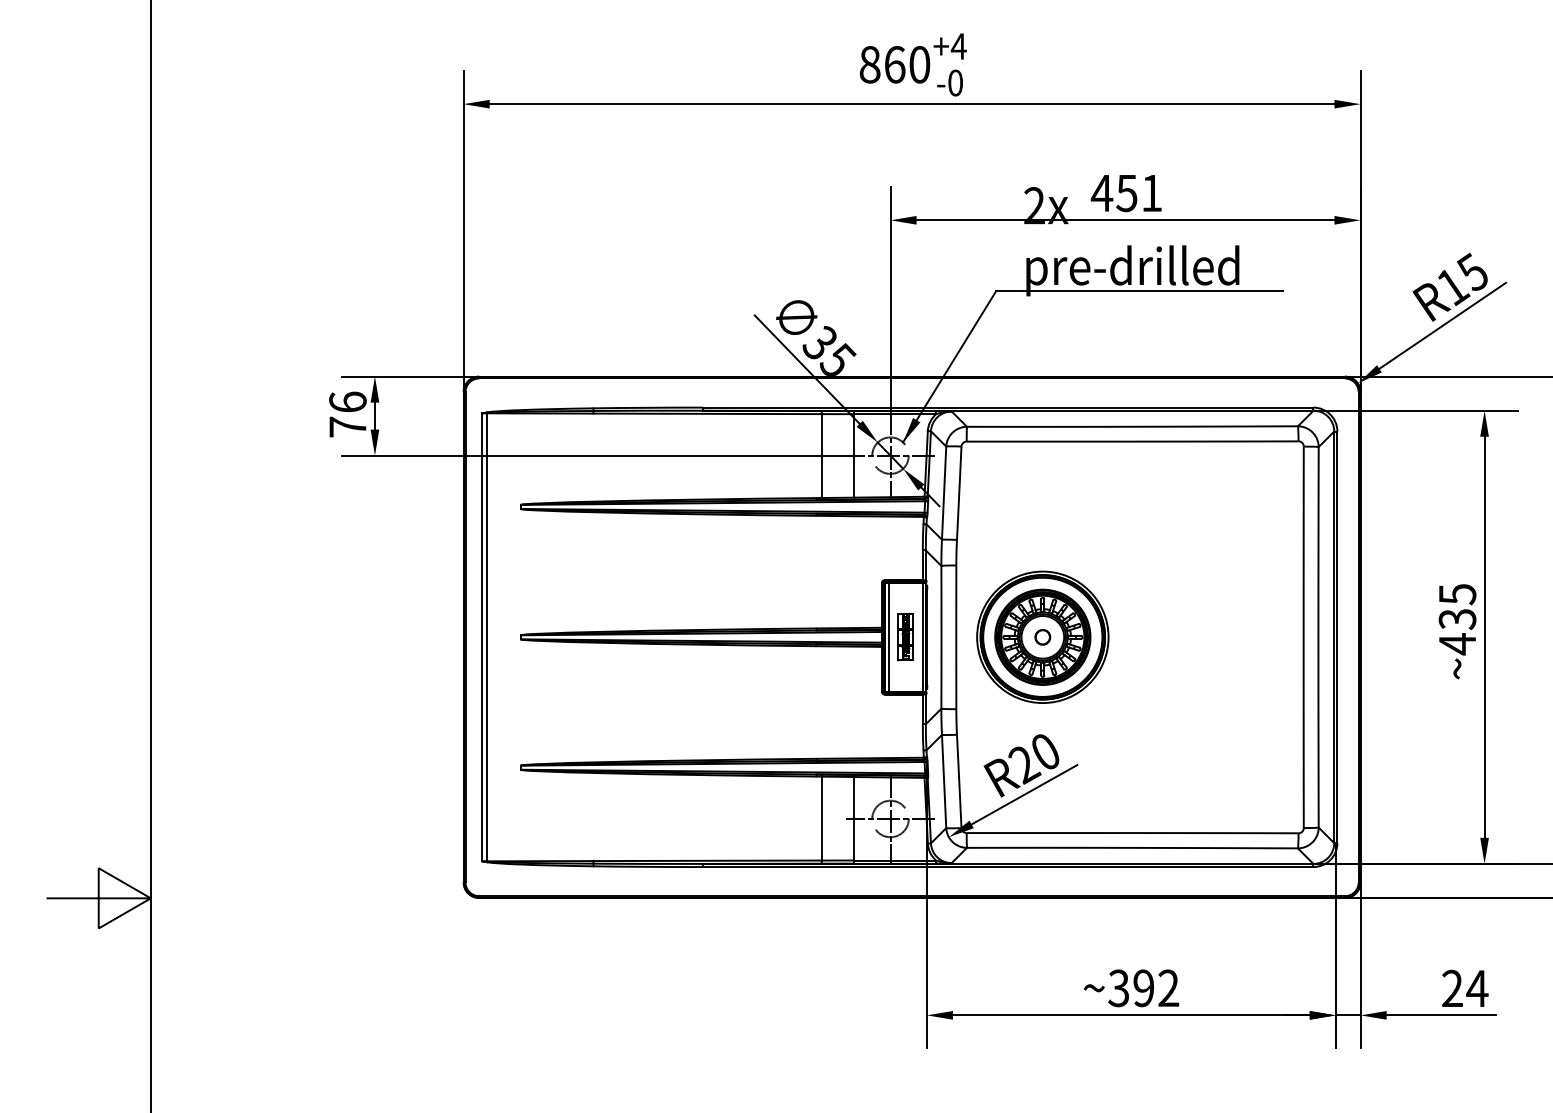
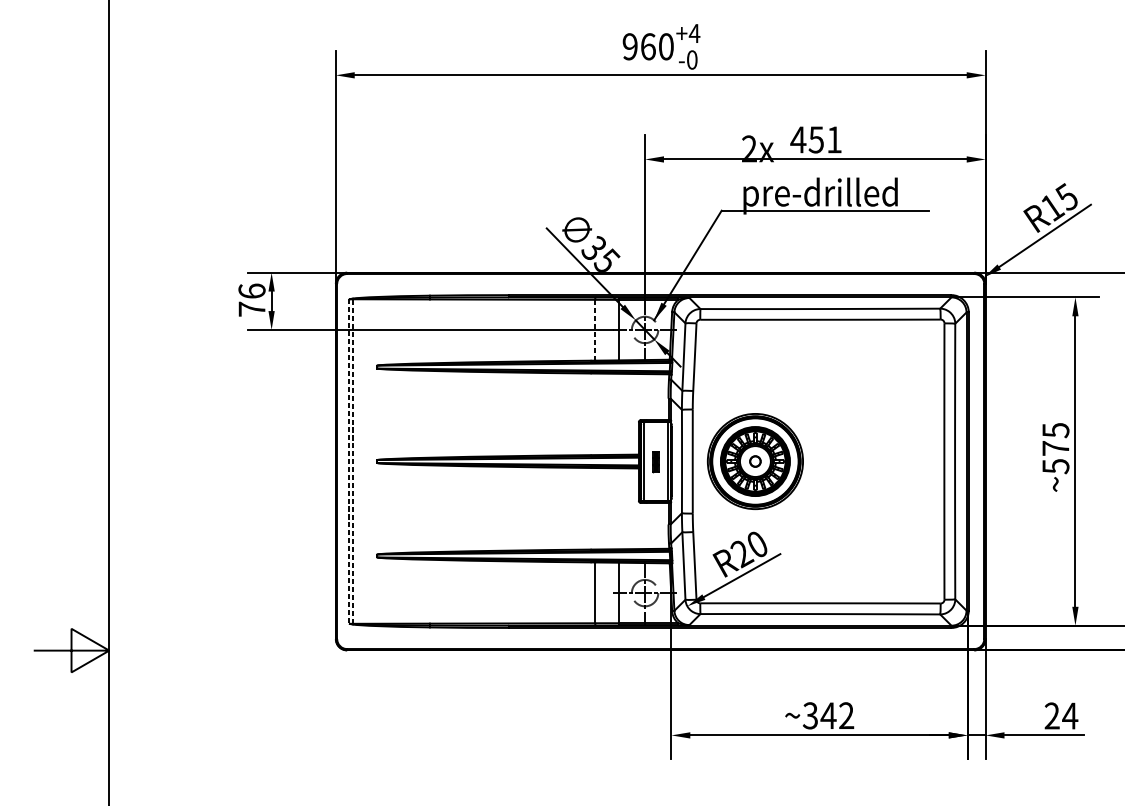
text: (869, 64) -> (629, 46), 860 -> 960
line: (821, 456) -> (595, 330), solid -> dashed
text: (1457, 631) -> (1055, 457), ~435 -> ~575
line: (481, 637) -> (348, 461), solid -> dashed
line: (487, 637) -> (353, 461), solid -> dashed
part: (905, 637) -> (655, 461), size x0.6
text: (1143, 988) -> (828, 715), ~392 -> ~342

